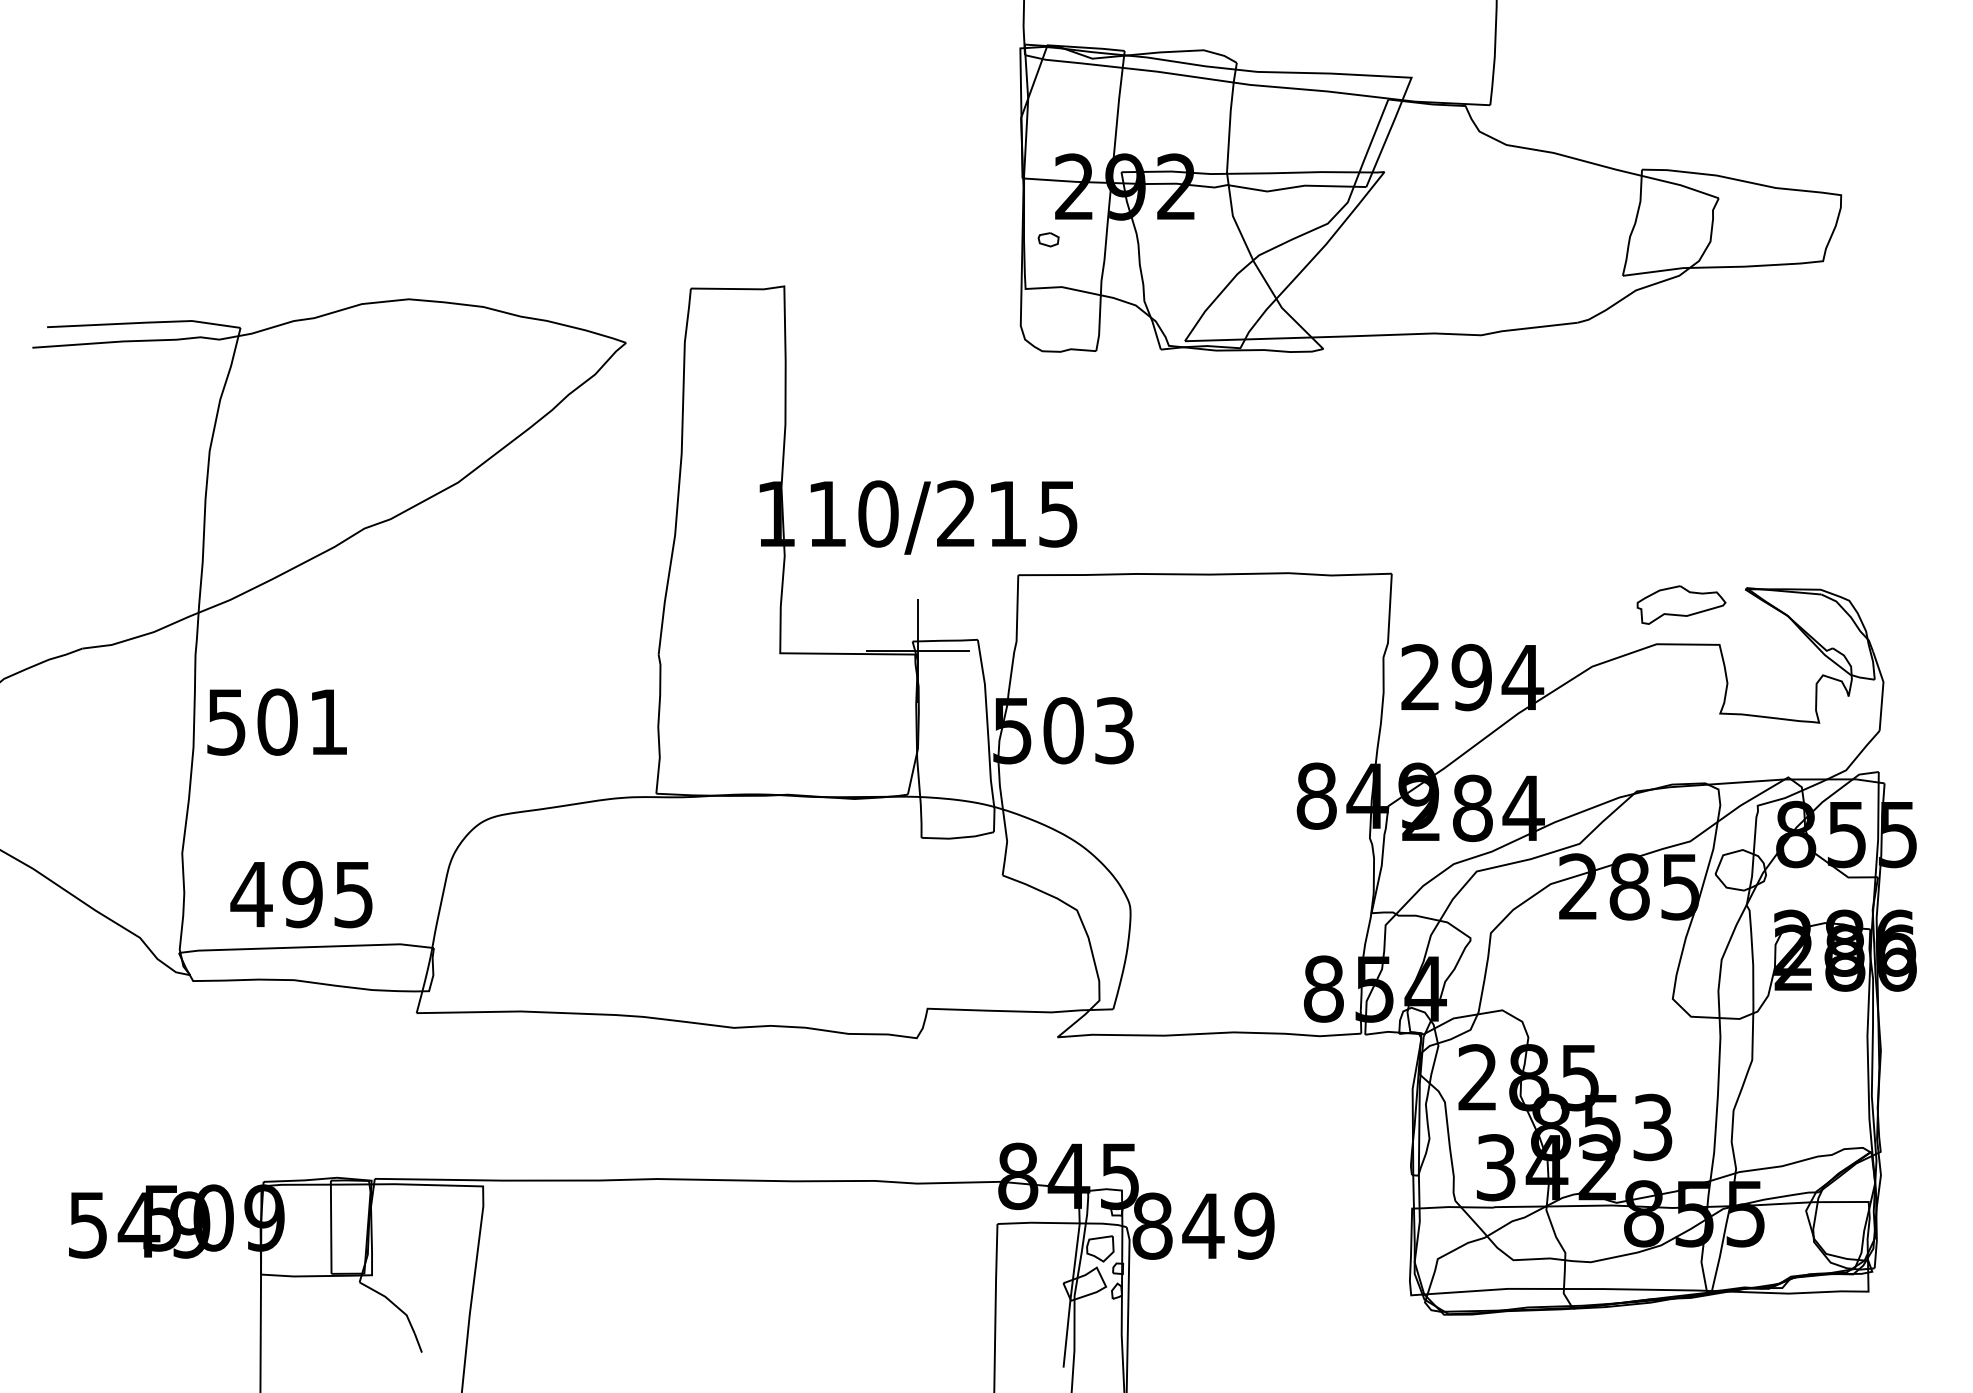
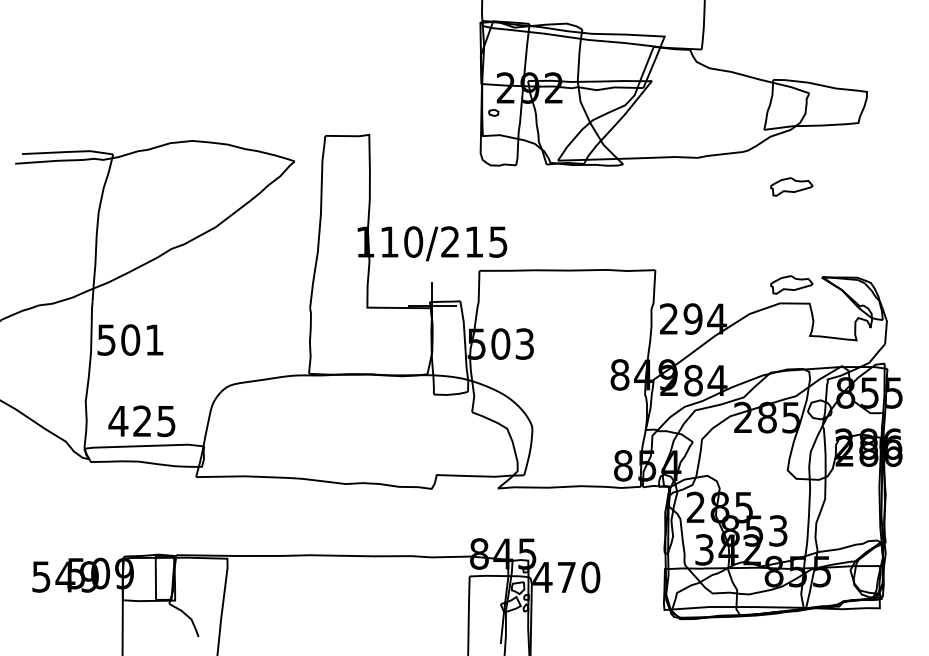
part: (1680, 396) -> (791, 186), added
text: (302, 895) -> (142, 421), 495 -> 425
text: (1203, 1226) -> (566, 577), 849 -> 470

